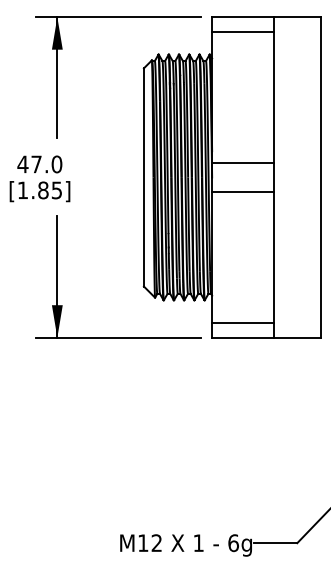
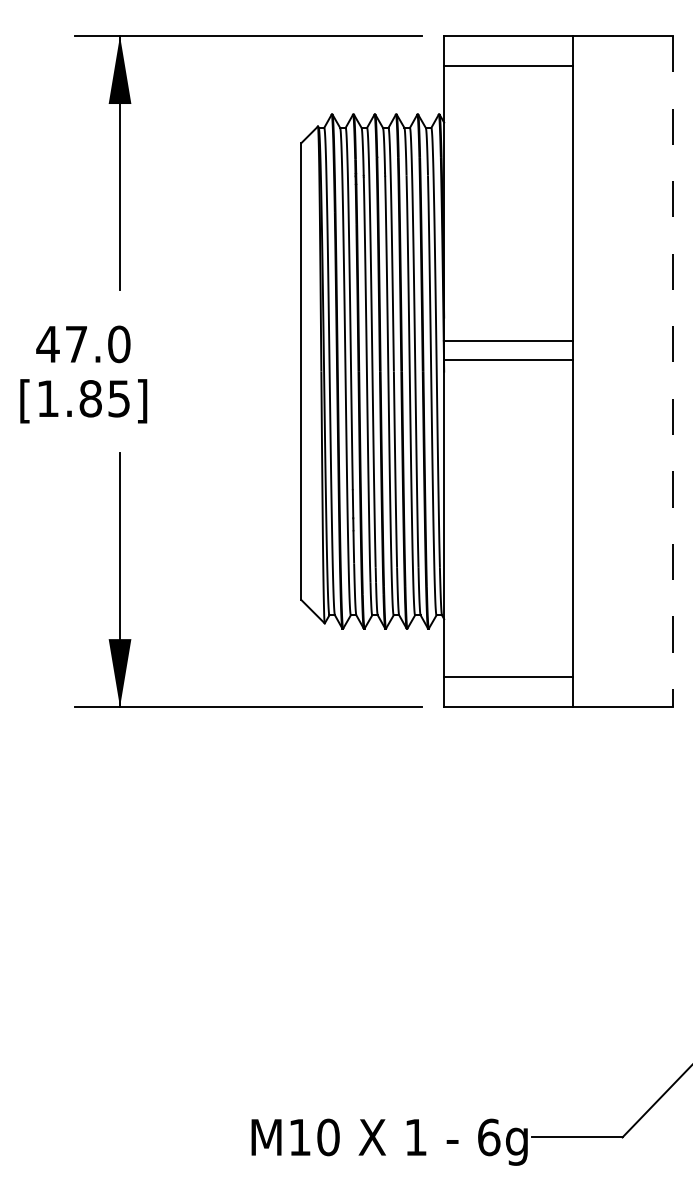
line: (321, 177) -> (673, 371), solid -> dashed
line: (242, 191) -> (507, 359), moved
text: (156, 543) -> (327, 1138), M12 -> M10

